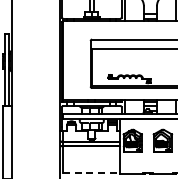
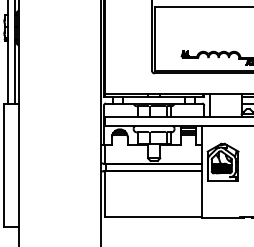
line: (91, 173) -> (153, 217), dashed -> solid

